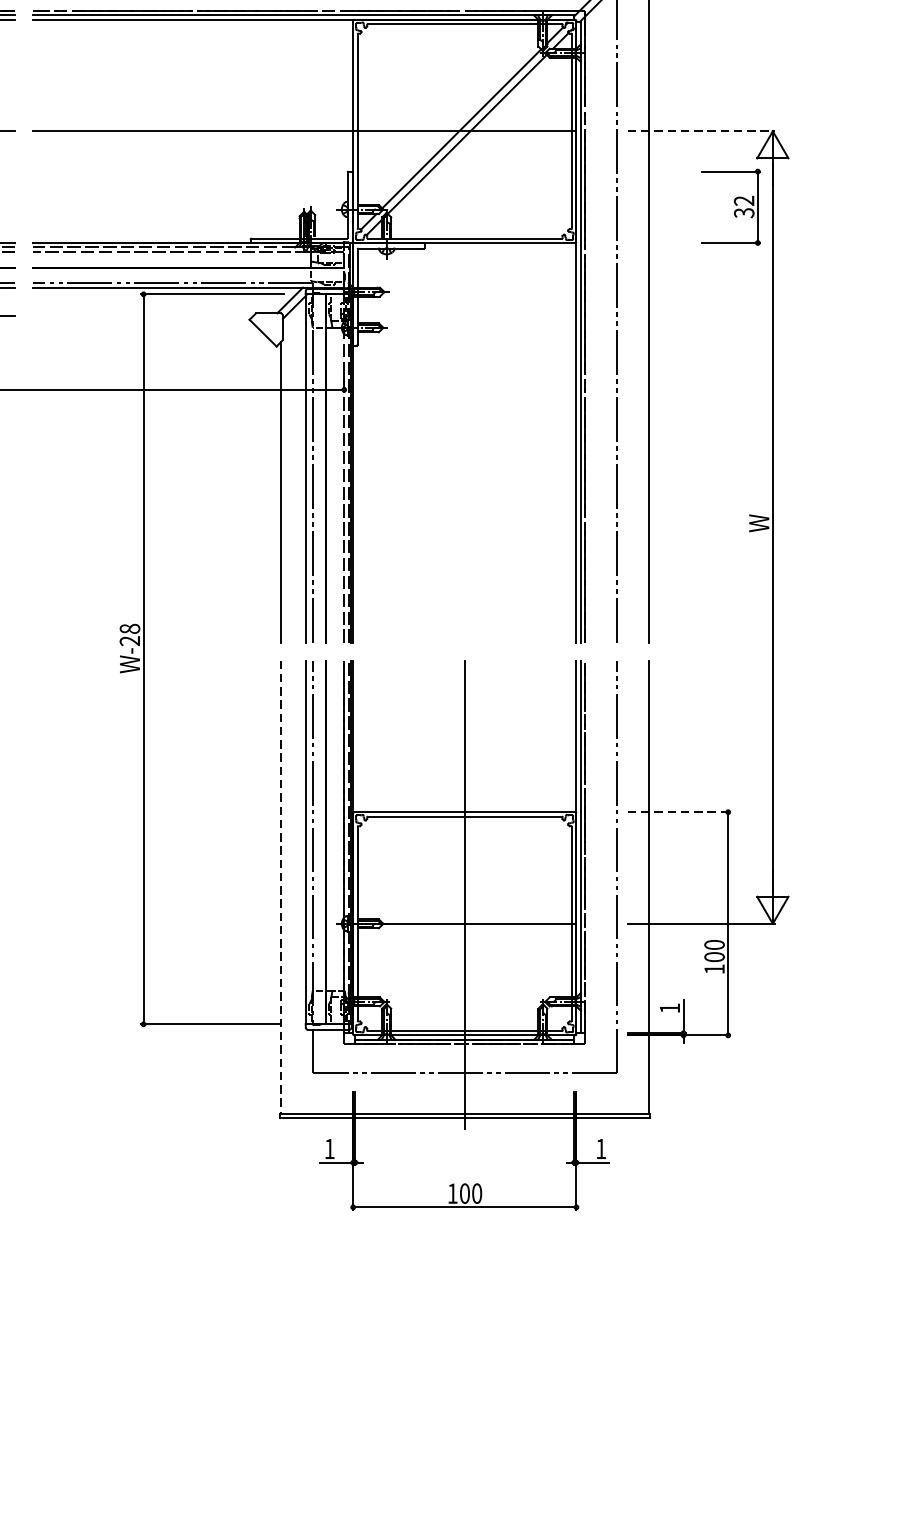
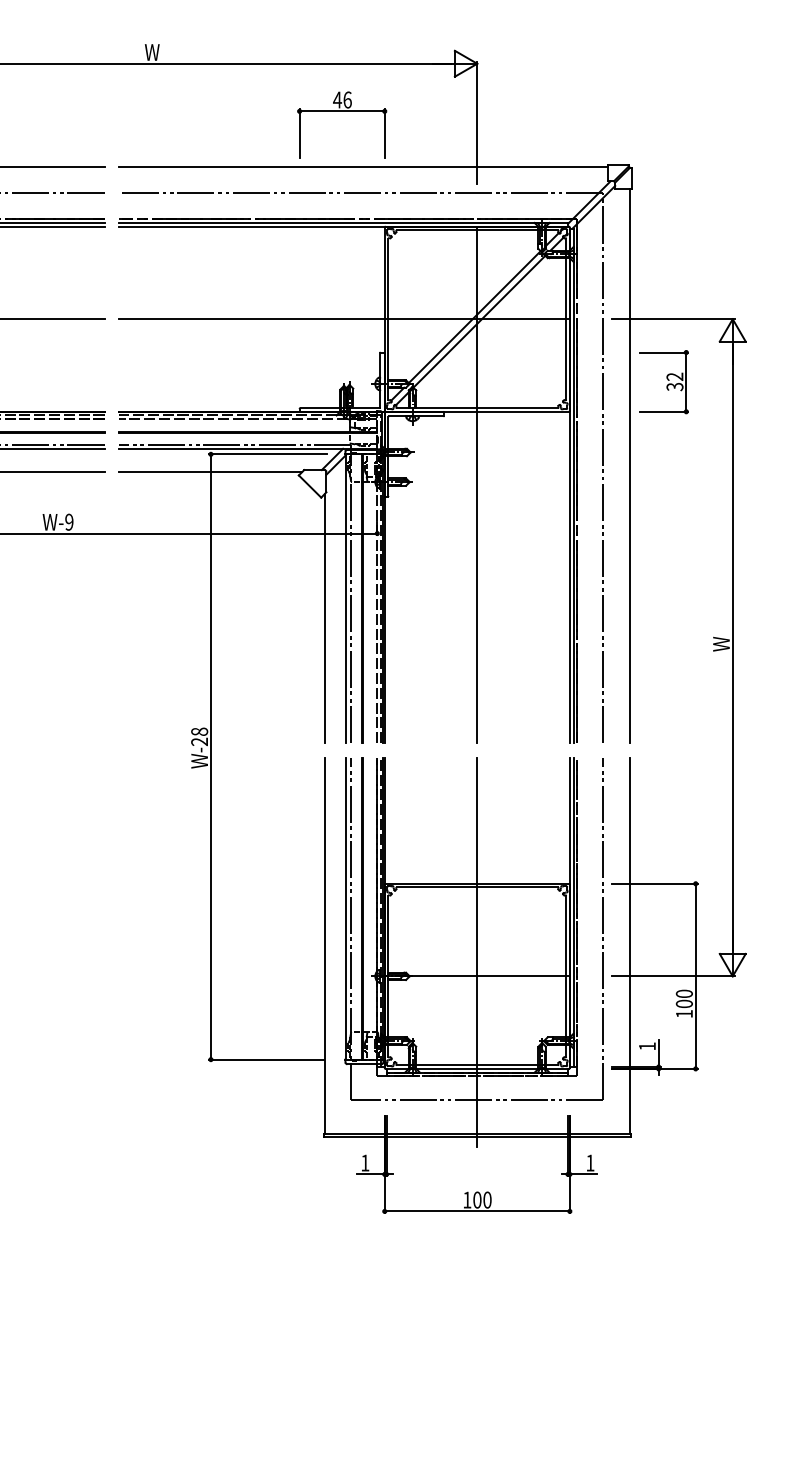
line: (702, 131) -> (674, 319), dashed -> solid
part: (730, 207) -> (663, 382), moved
line: (143, 315) -> (210, 471), added
line: (465, 330) -> (477, 484), added
line: (679, 811) -> (655, 883), dashed -> solid
line: (280, 886) -> (324, 945), dashed -> solid

